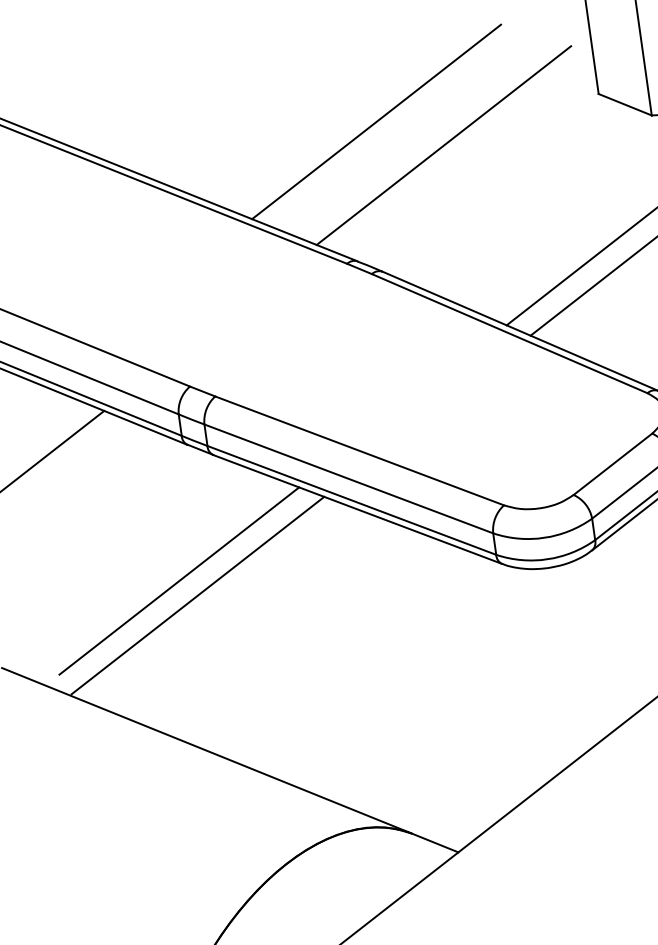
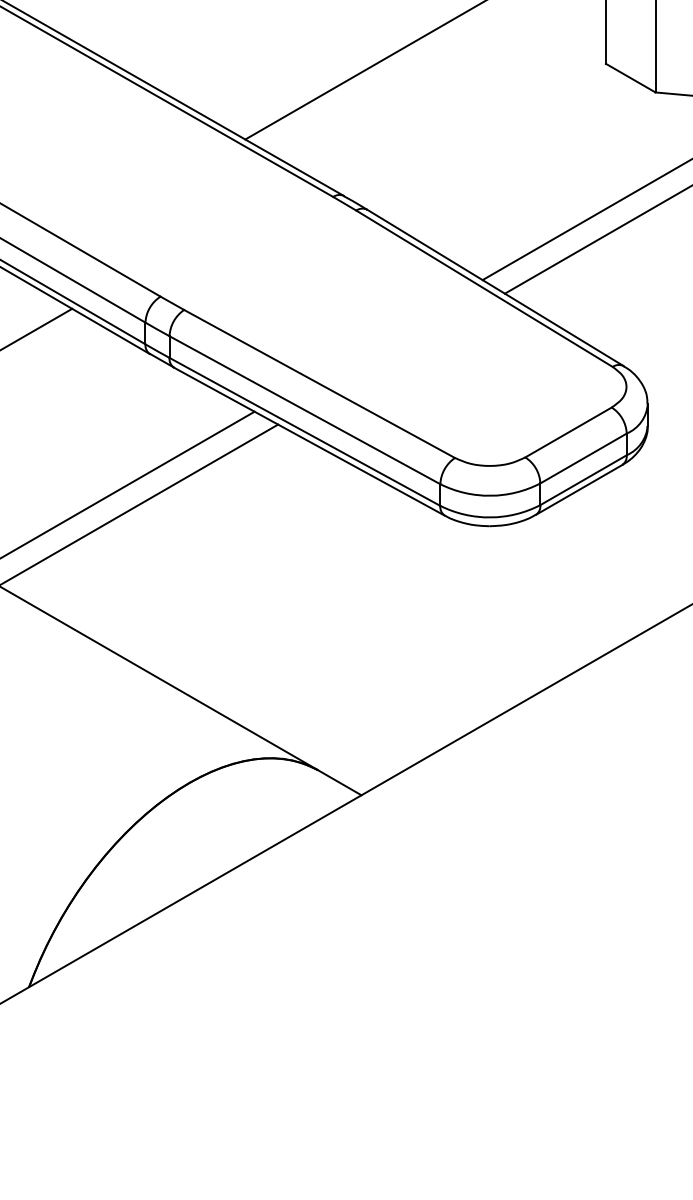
line: (443, 145) -> (445, 93), removed

